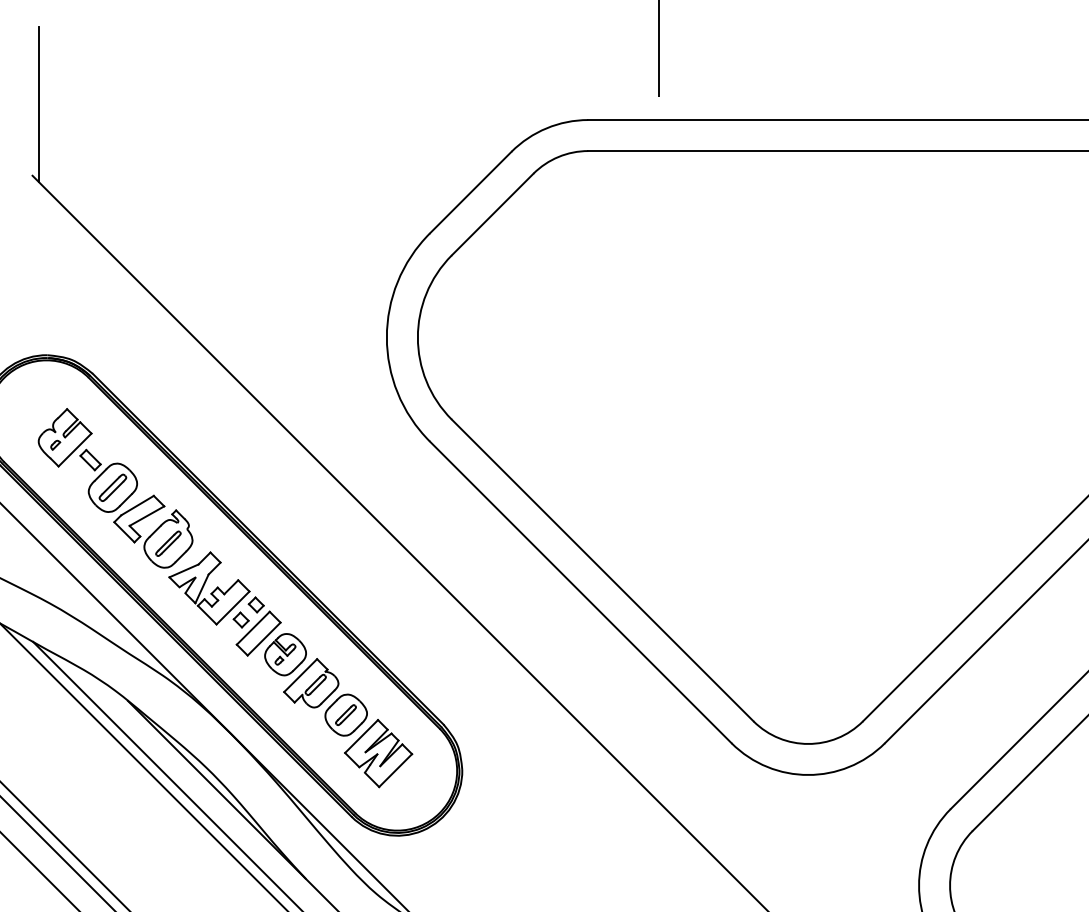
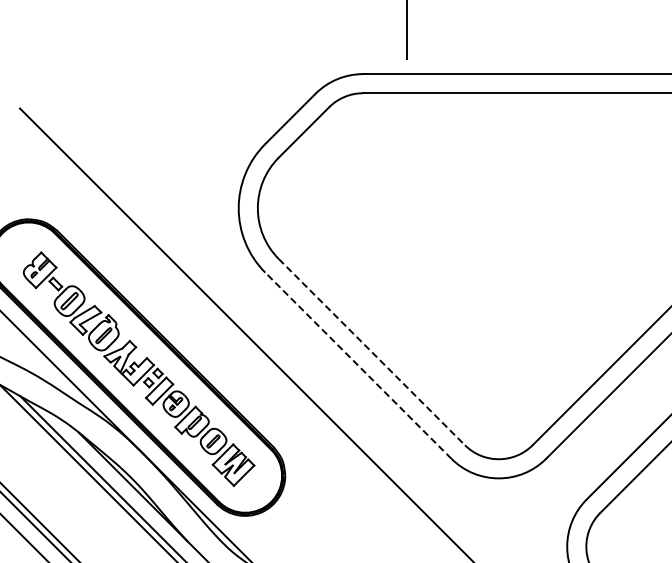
line: (38, 104) -> (23, 64), removed
line: (602, 571) -> (371, 352), solid -> dashed
line: (580, 592) -> (358, 365), solid -> dashed

